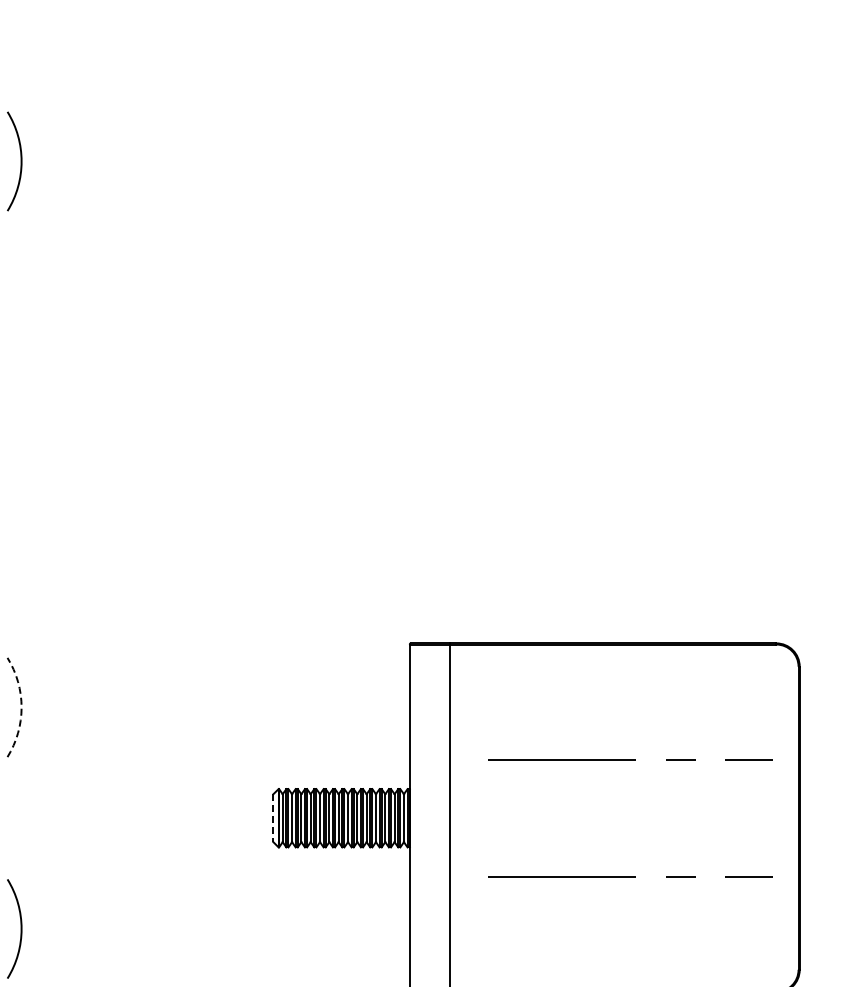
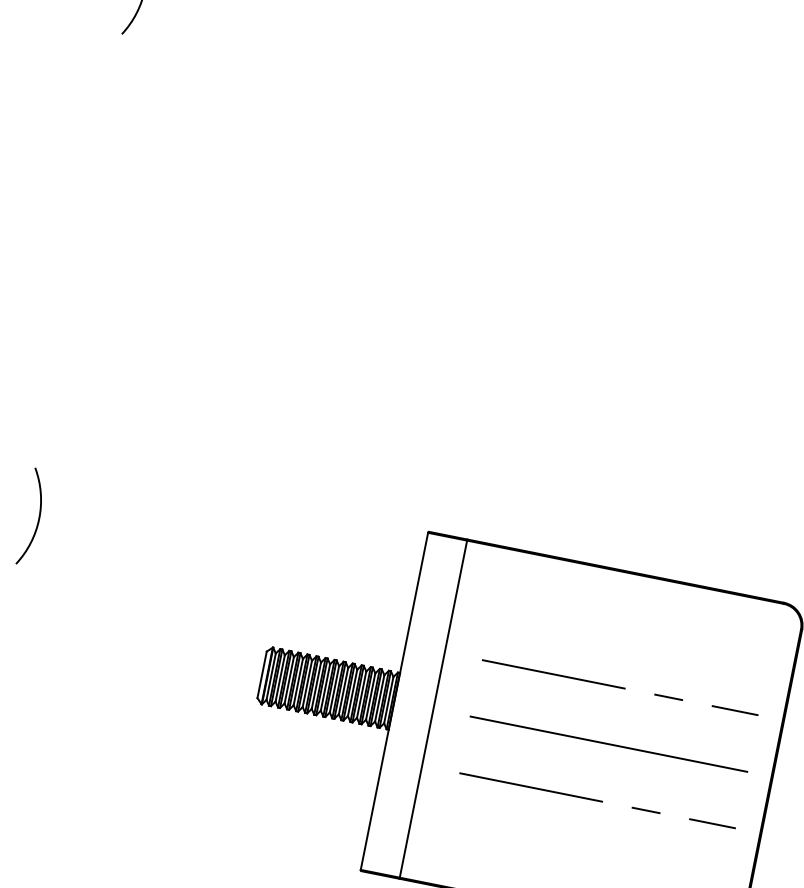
arc: (21, 707) -> (39, 518), dashed -> solid
line: (273, 818) -> (262, 675), dashed -> solid
line: (630, 818) -> (608, 744), added

